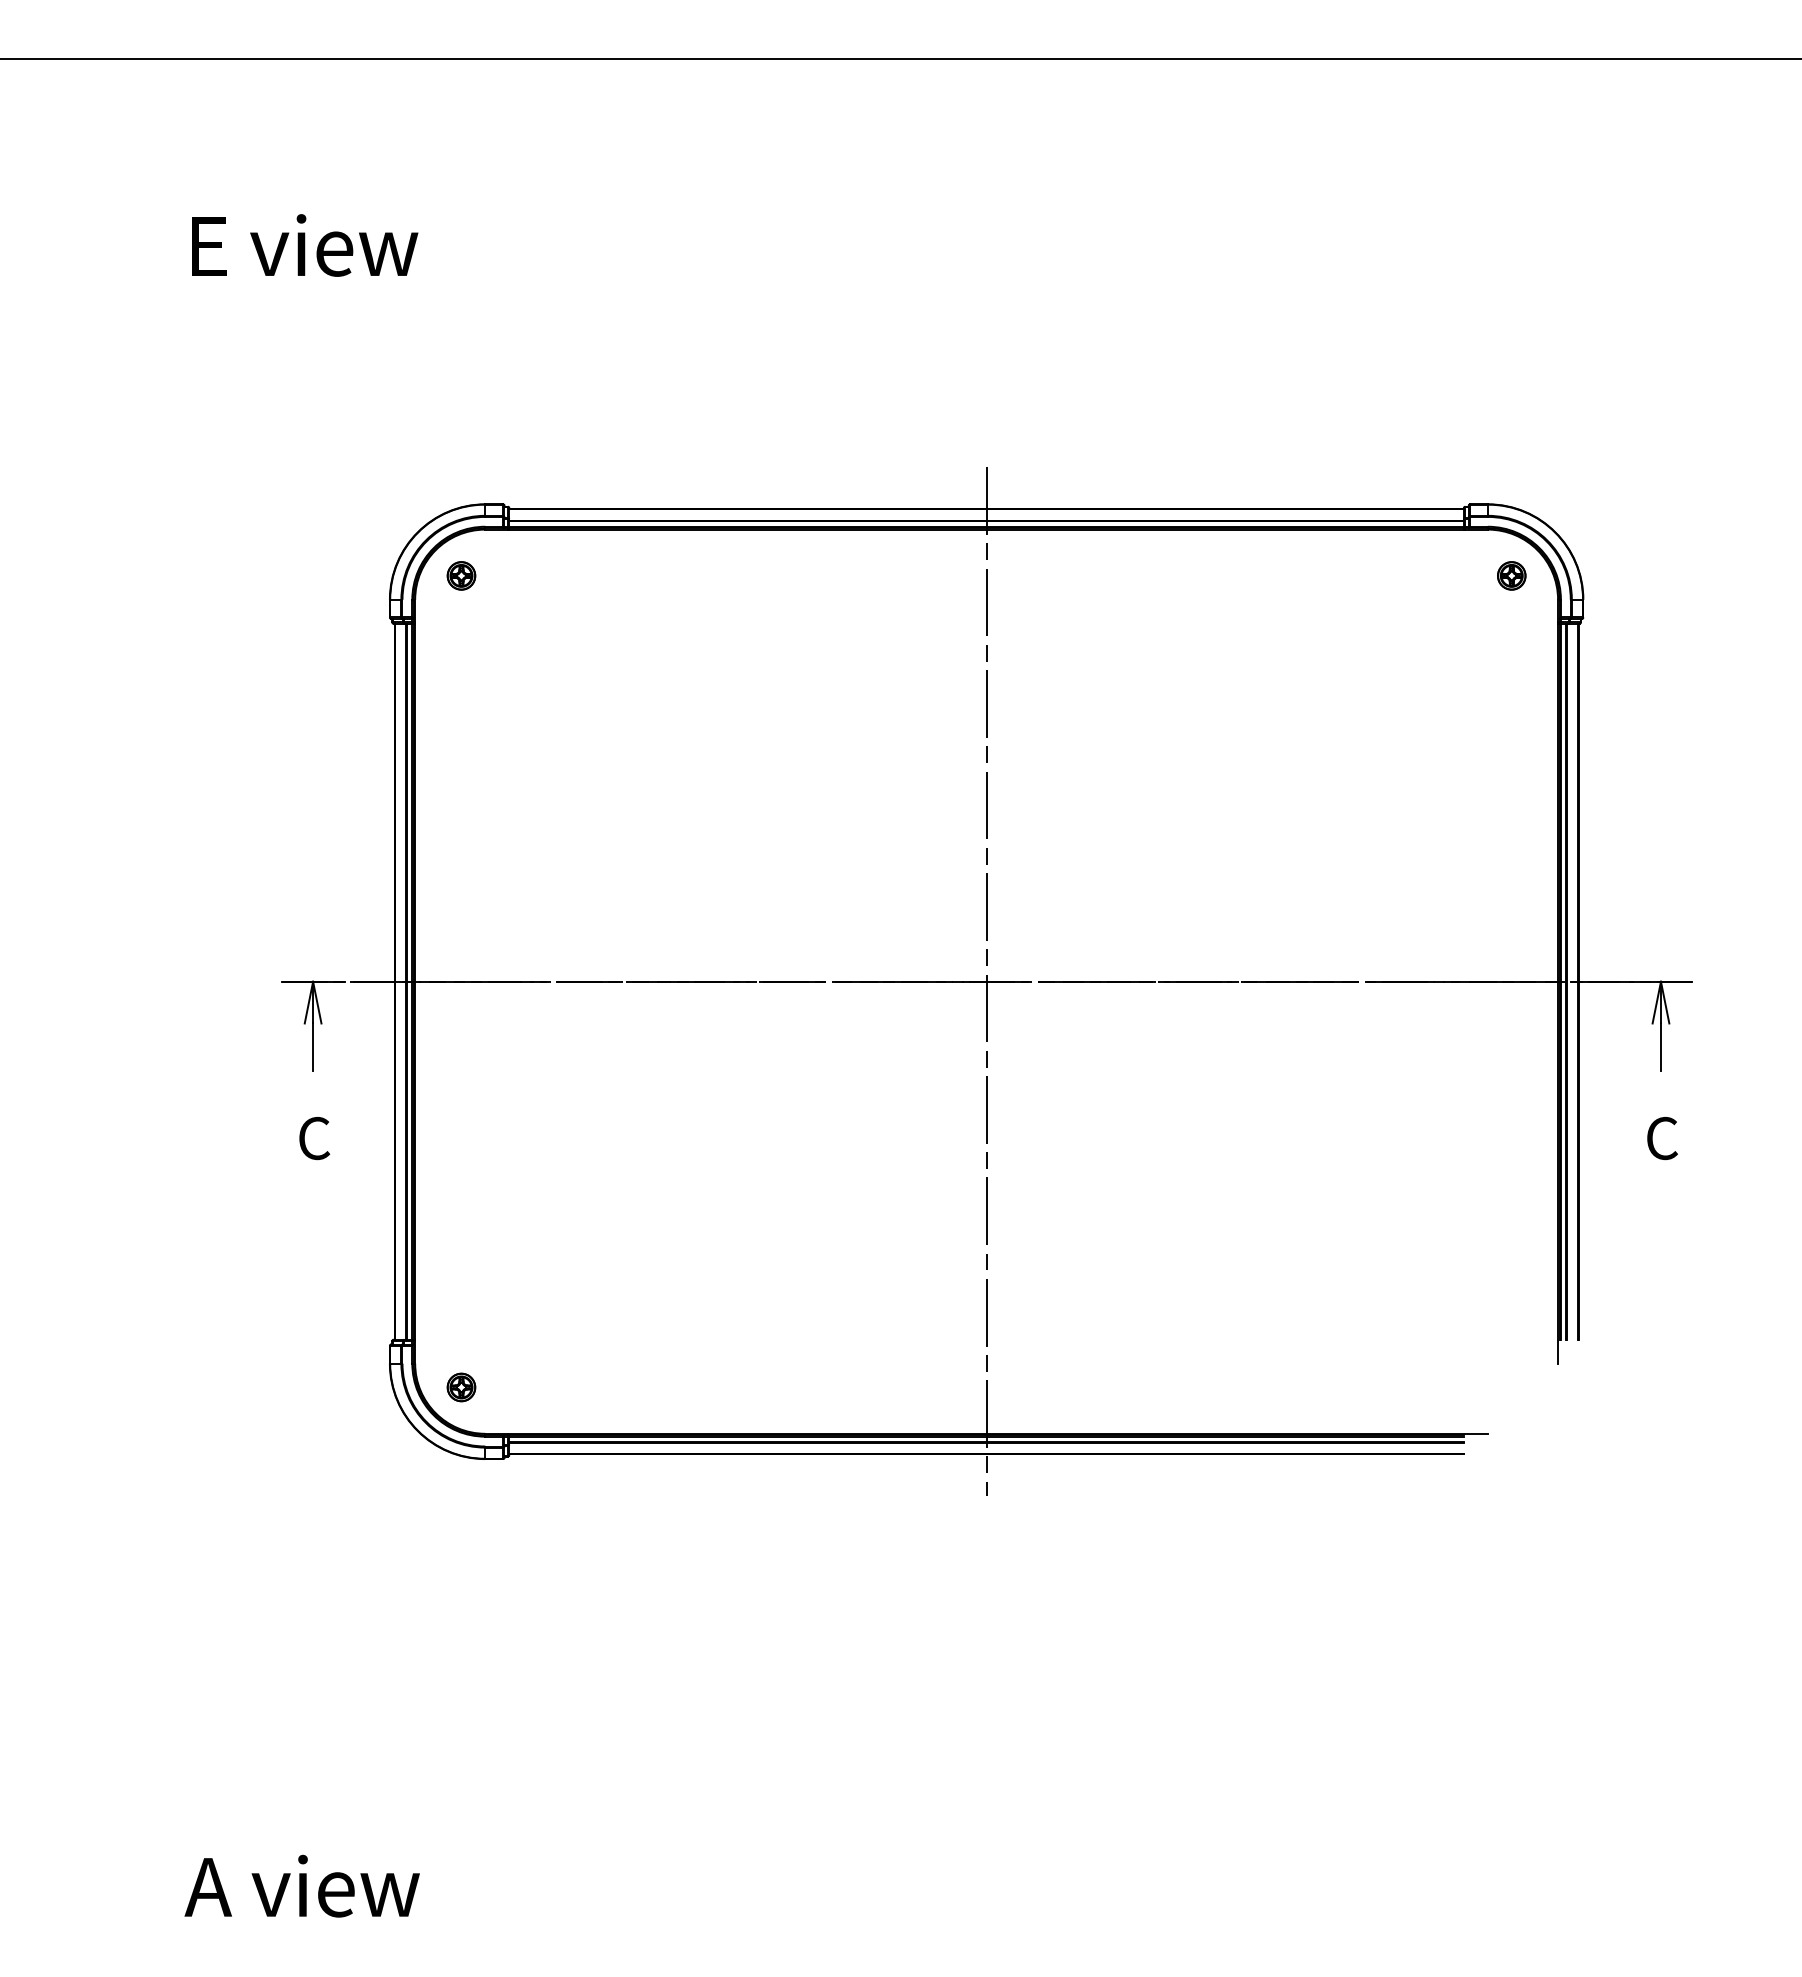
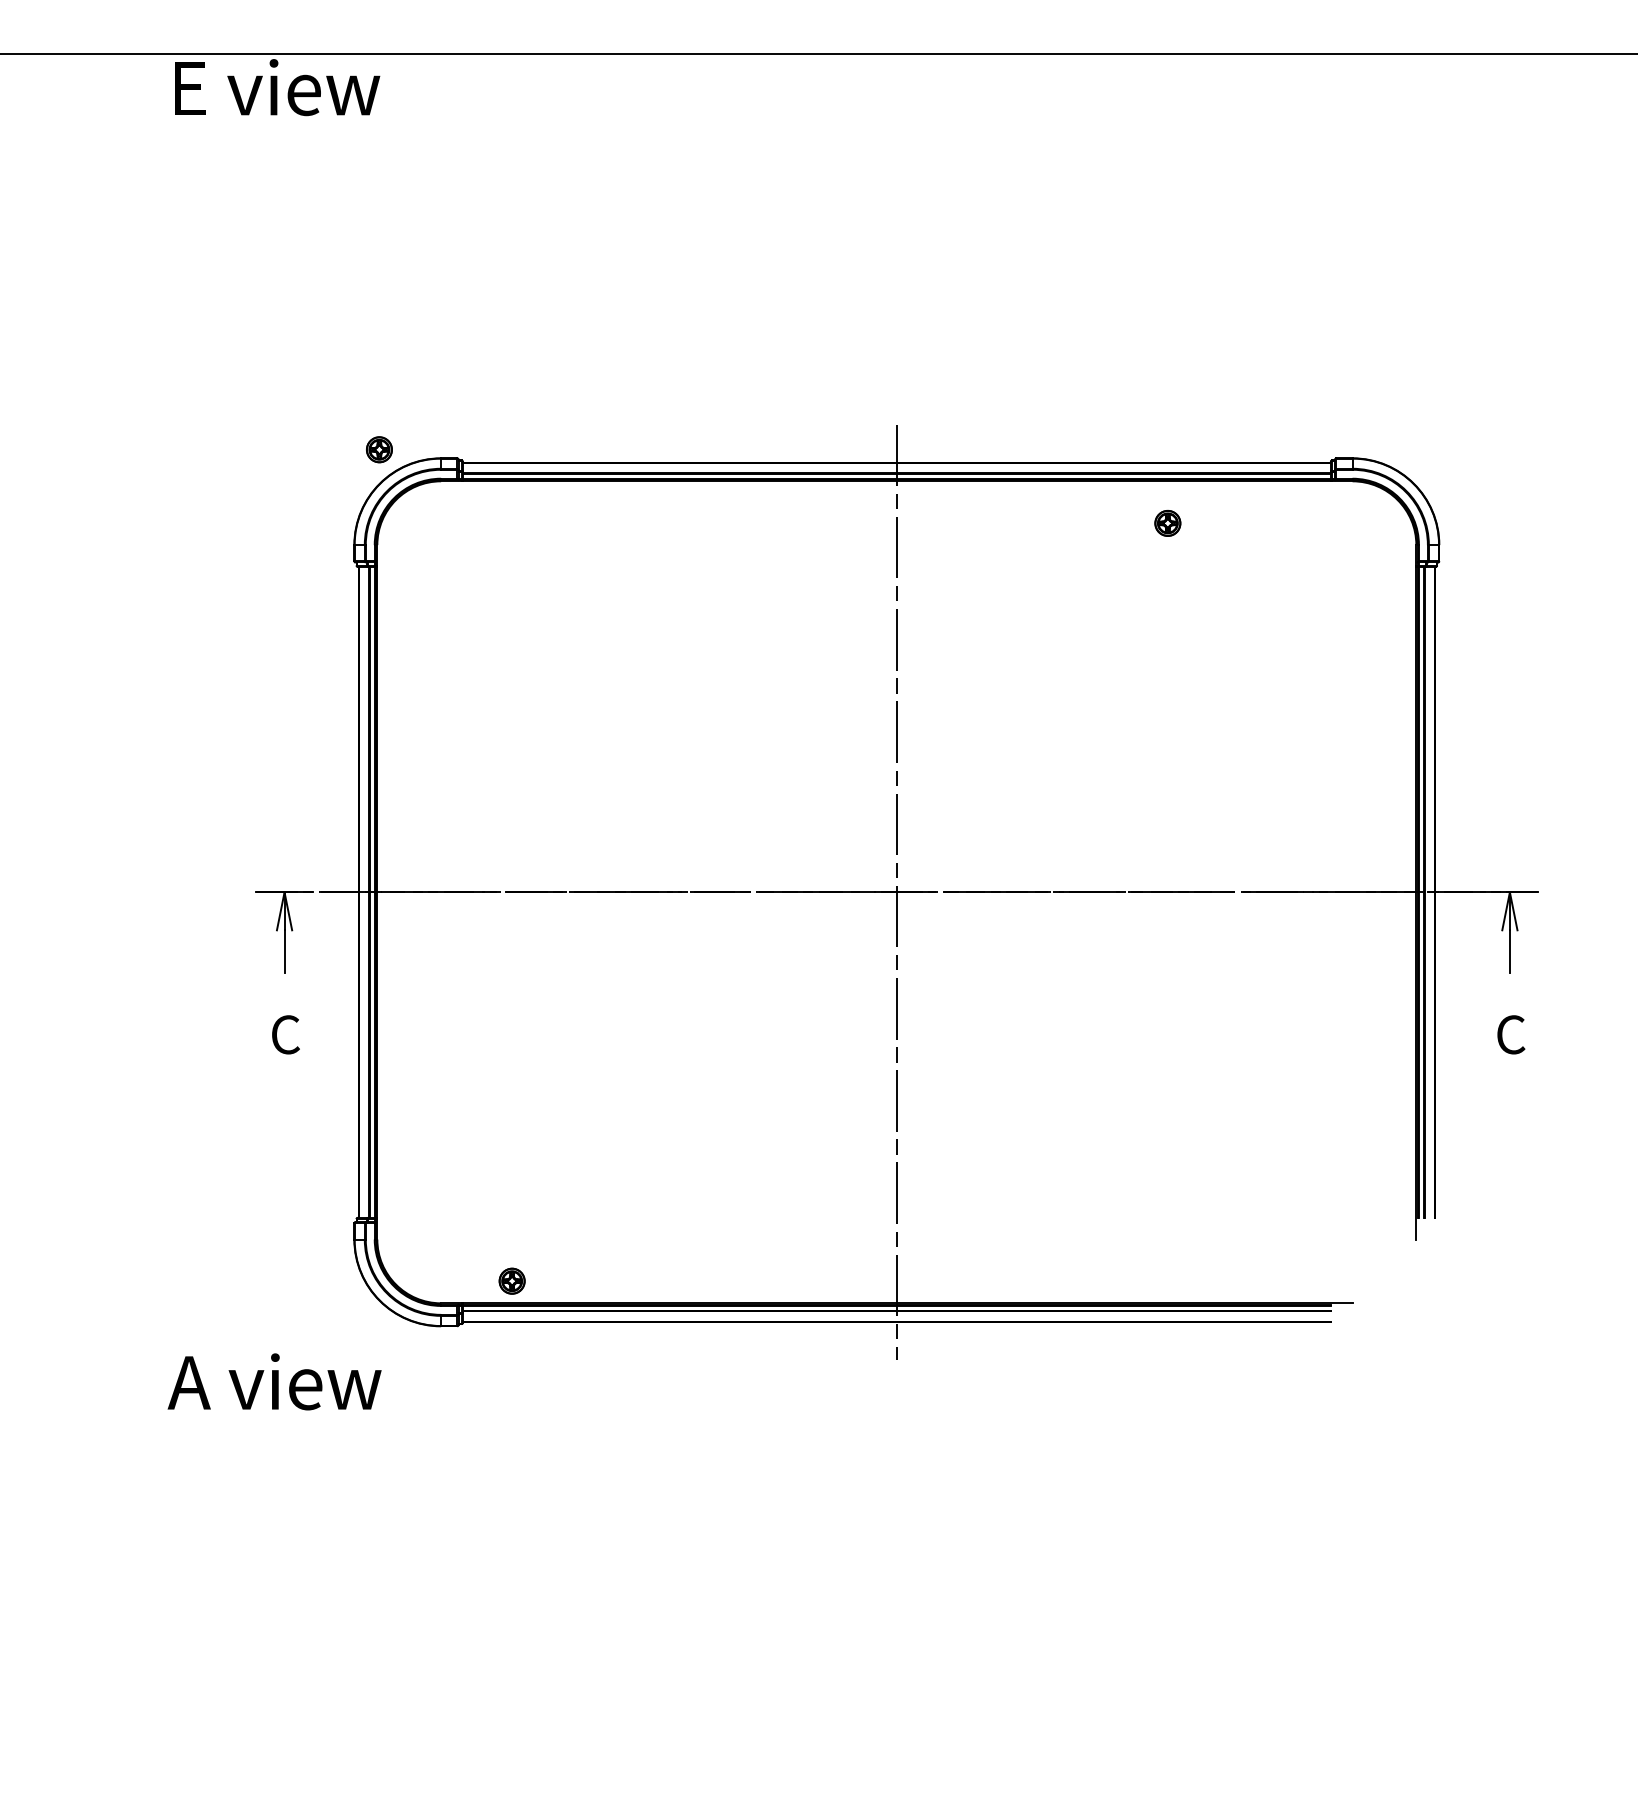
text: (305, 245) -> (277, 87), moved
part: (461, 575) -> (379, 449), moved
part: (1511, 575) -> (1167, 523), moved
part: (461, 1387) -> (512, 1281), moved
text: (301, 1885) -> (273, 1381), moved

